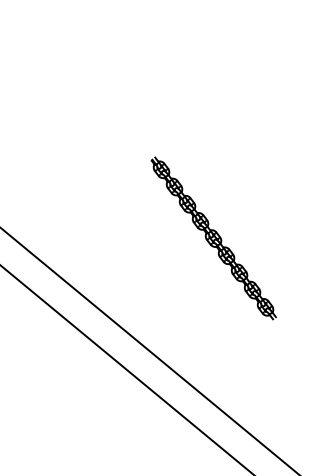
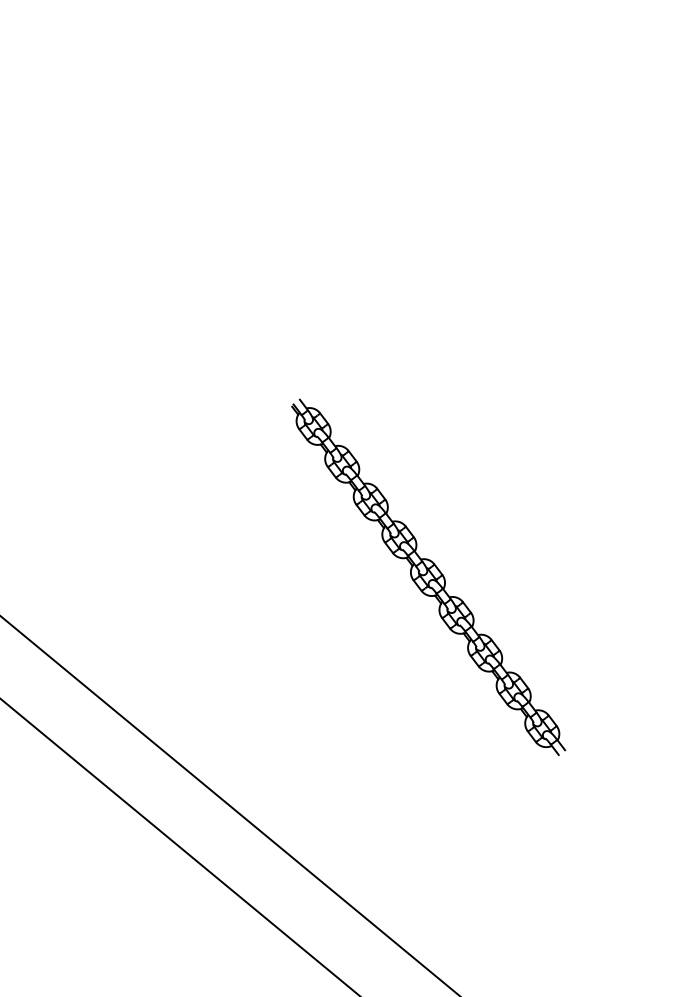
part: (213, 238) -> (427, 577), moved

